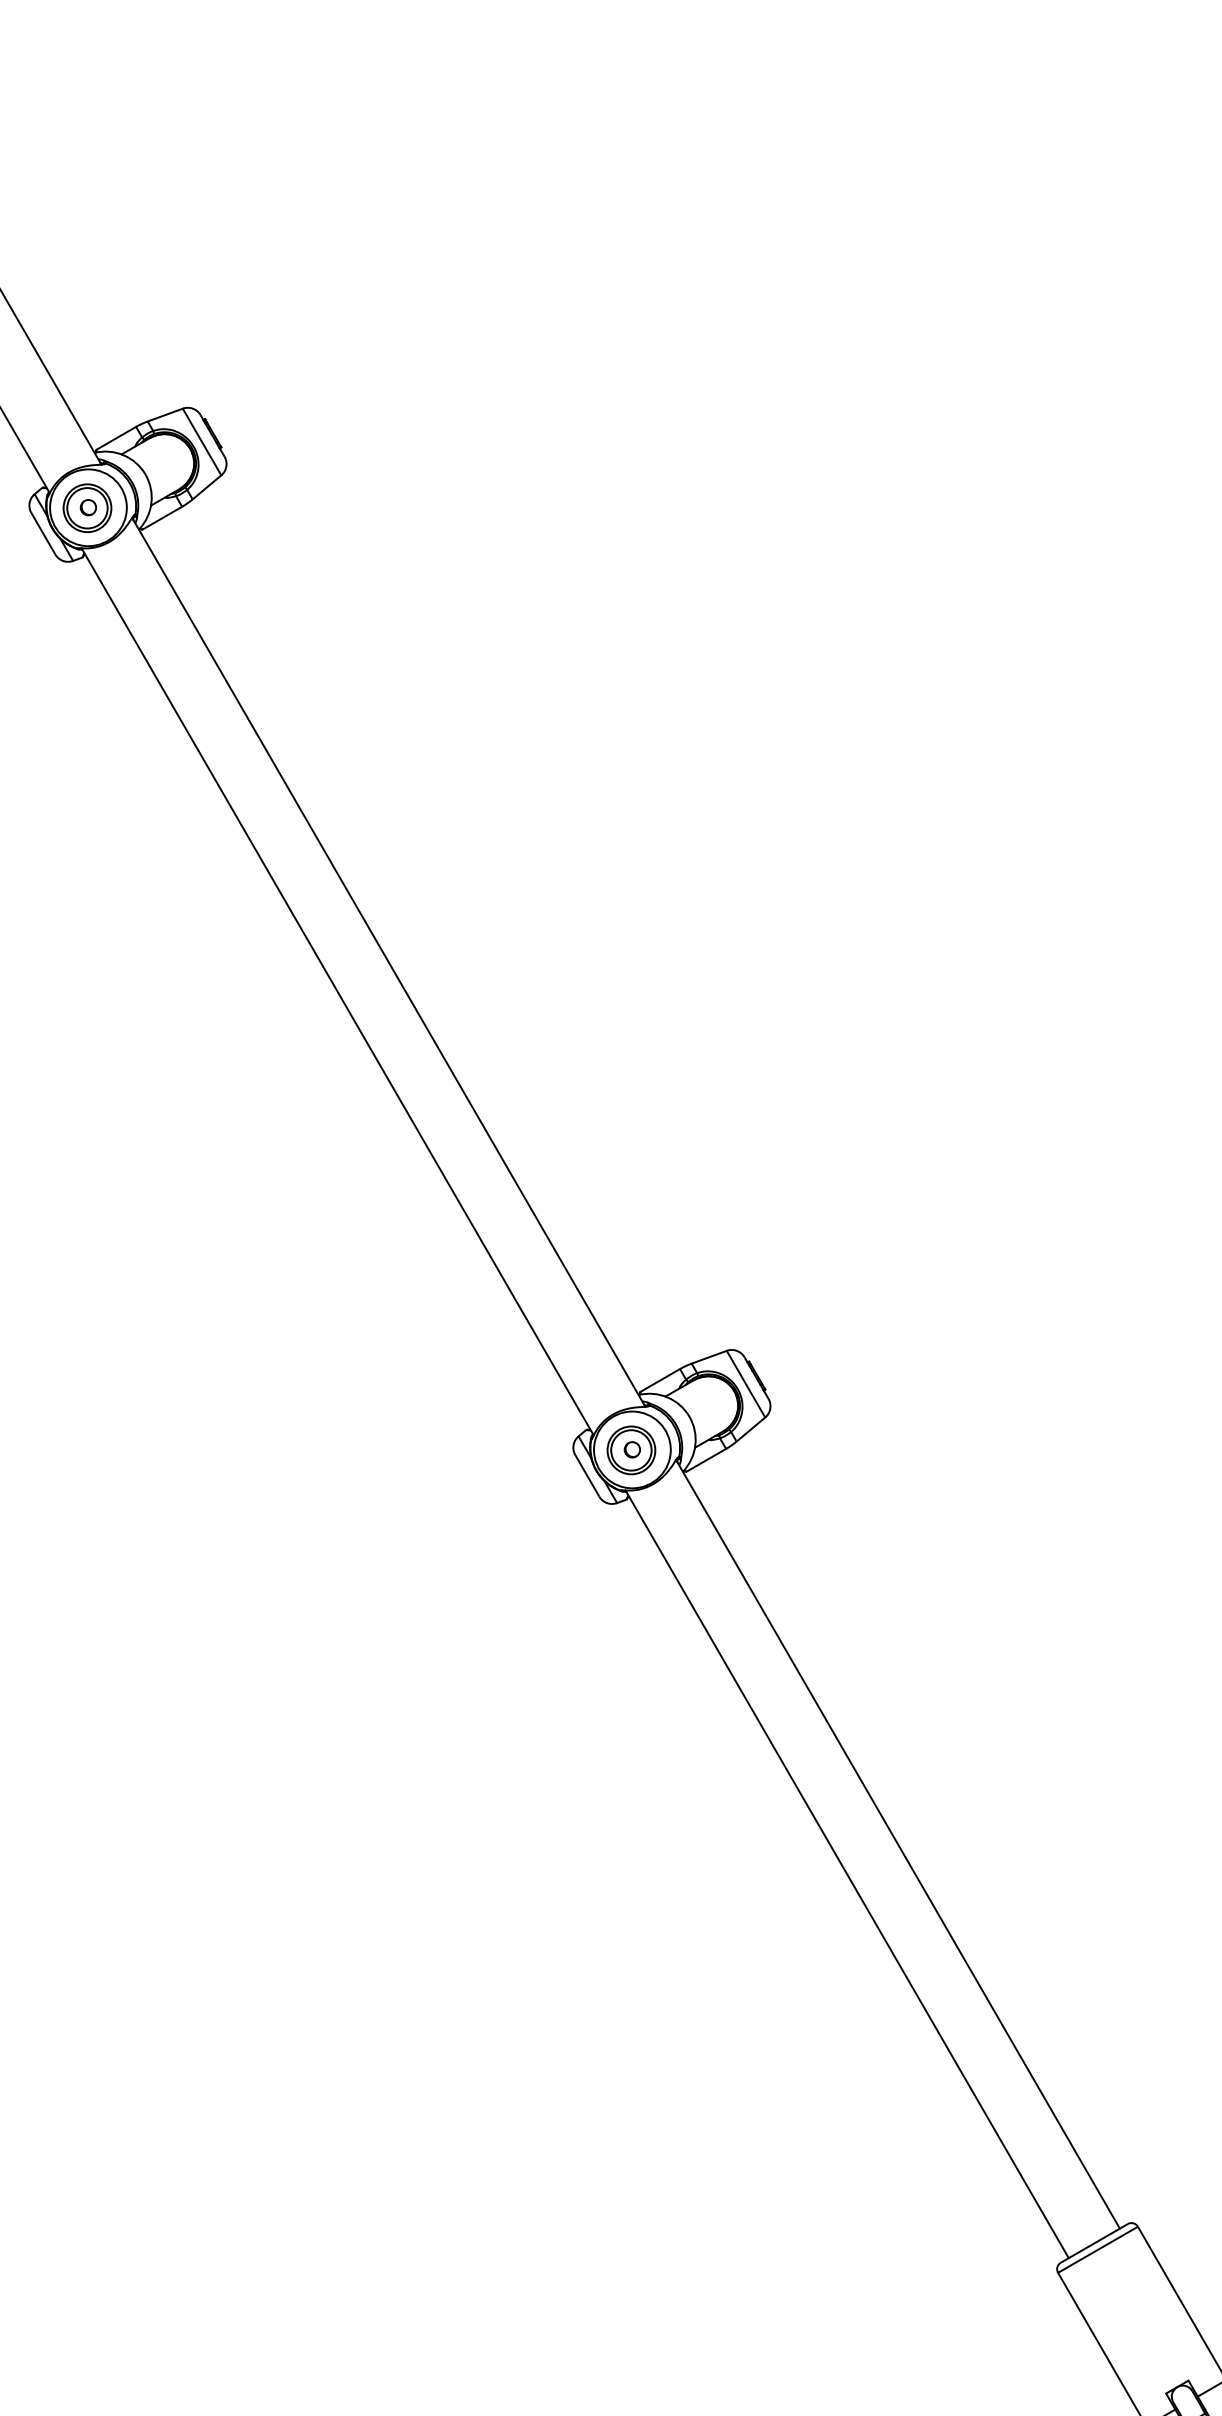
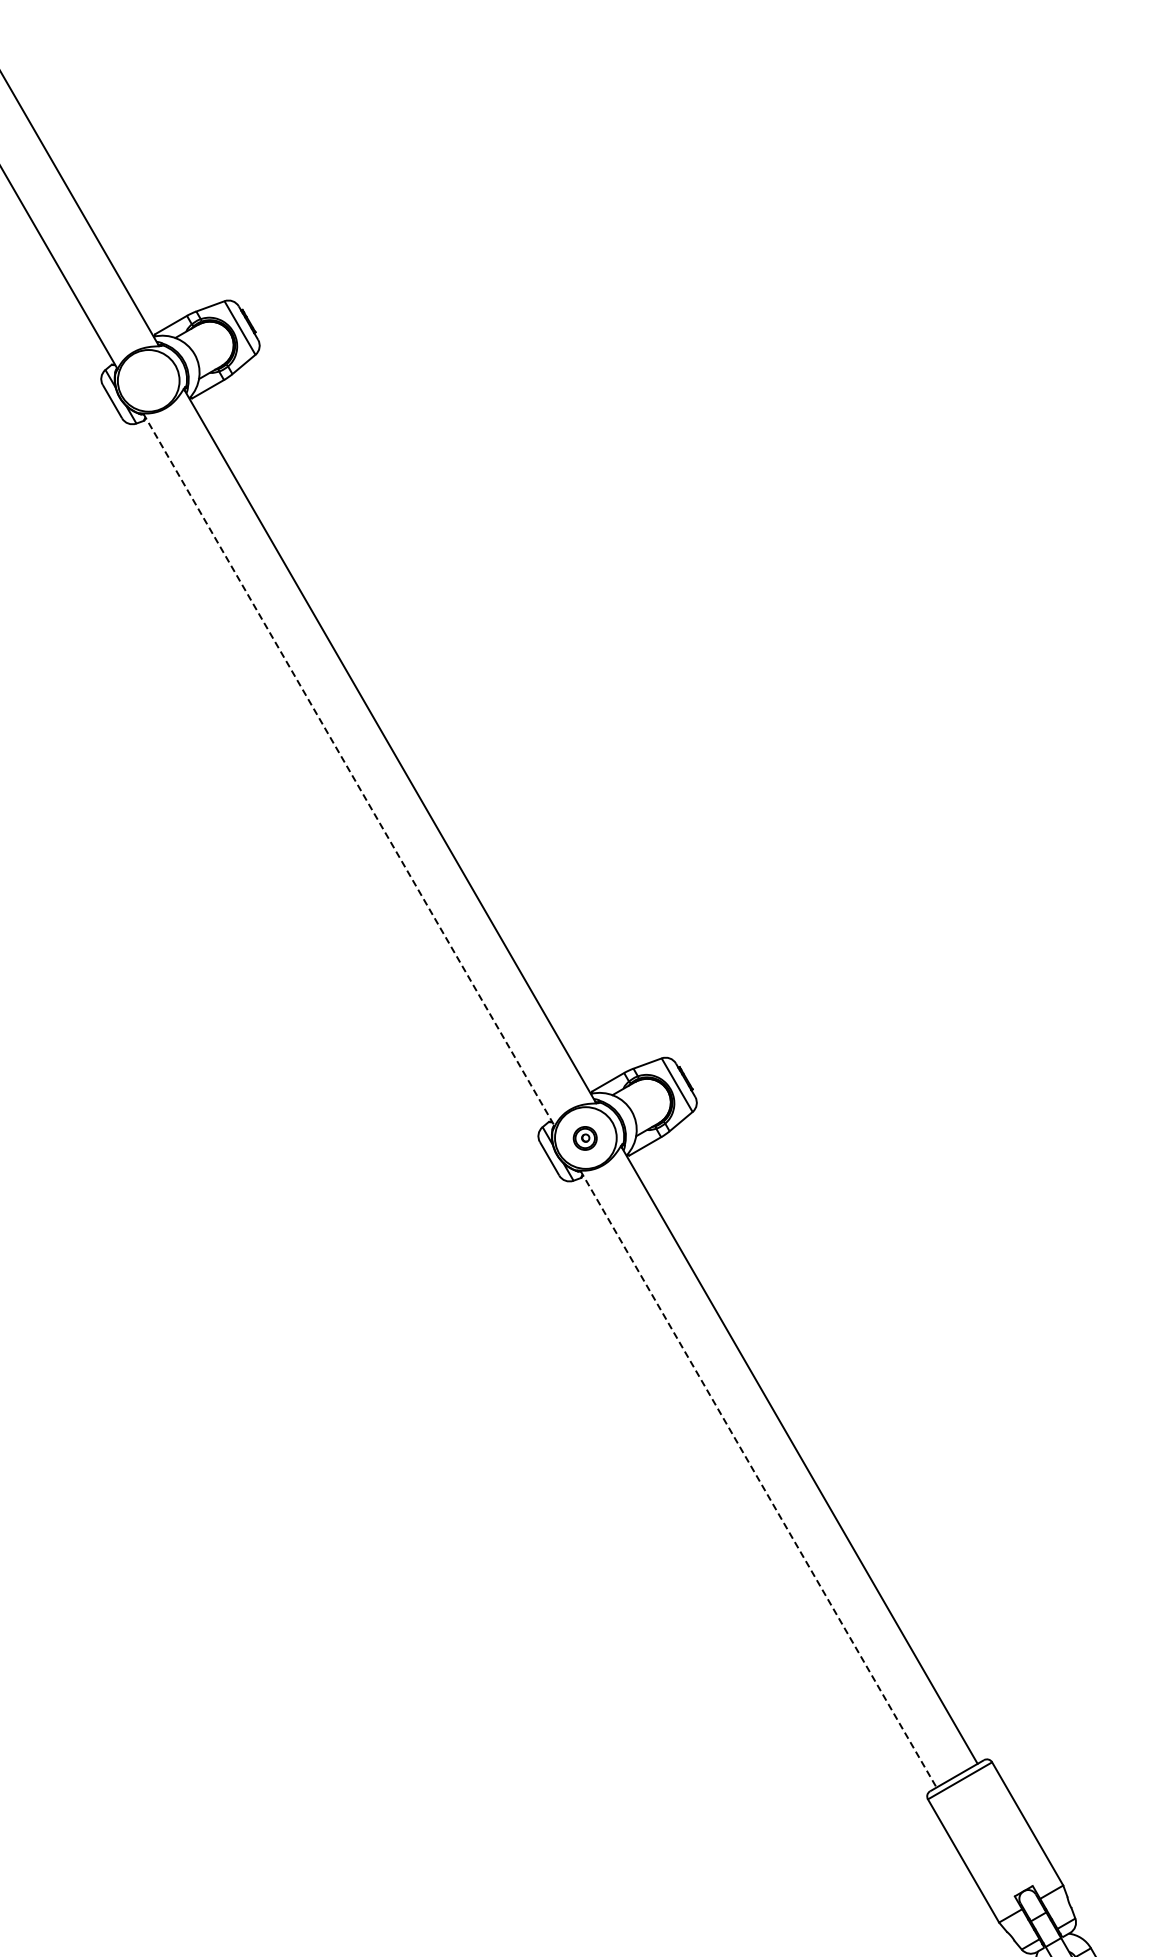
part: (86, 508) -> (147, 381), removed
line: (338, 991) -> (349, 769), solid -> dashed
part: (631, 1450) -> (585, 1138), size x0.6
line: (847, 1874) -> (758, 1479), solid -> dashed

